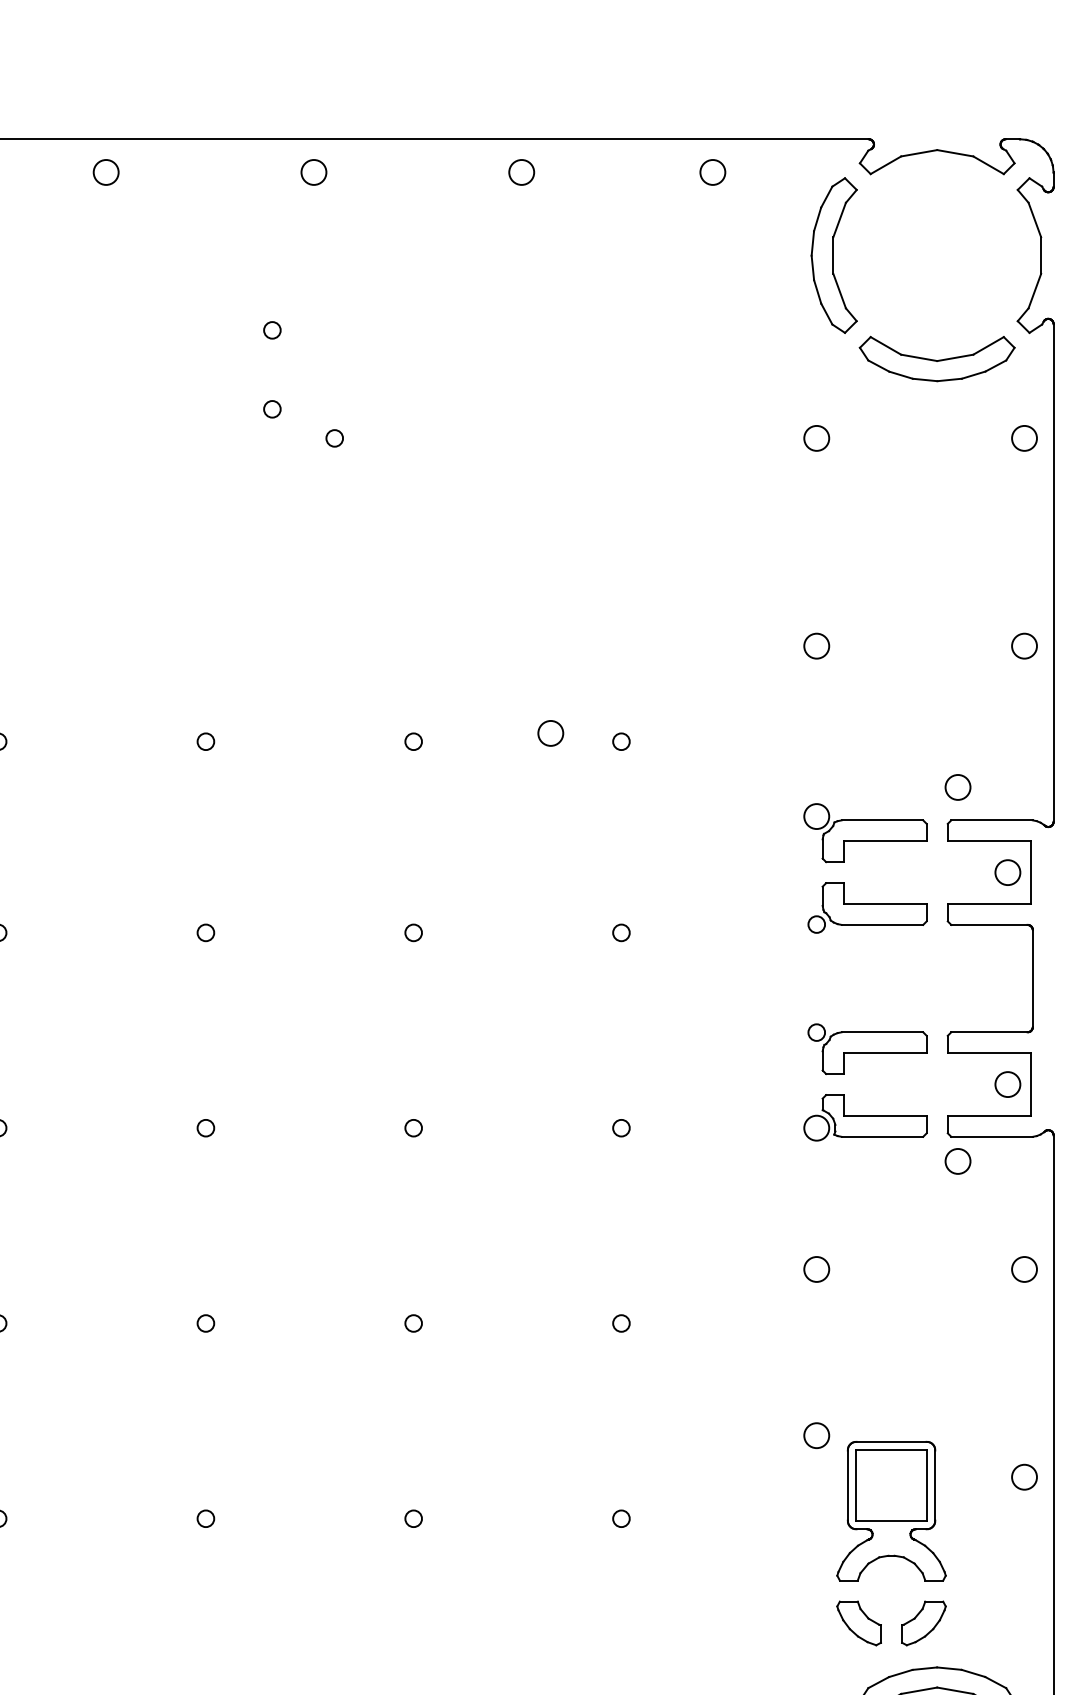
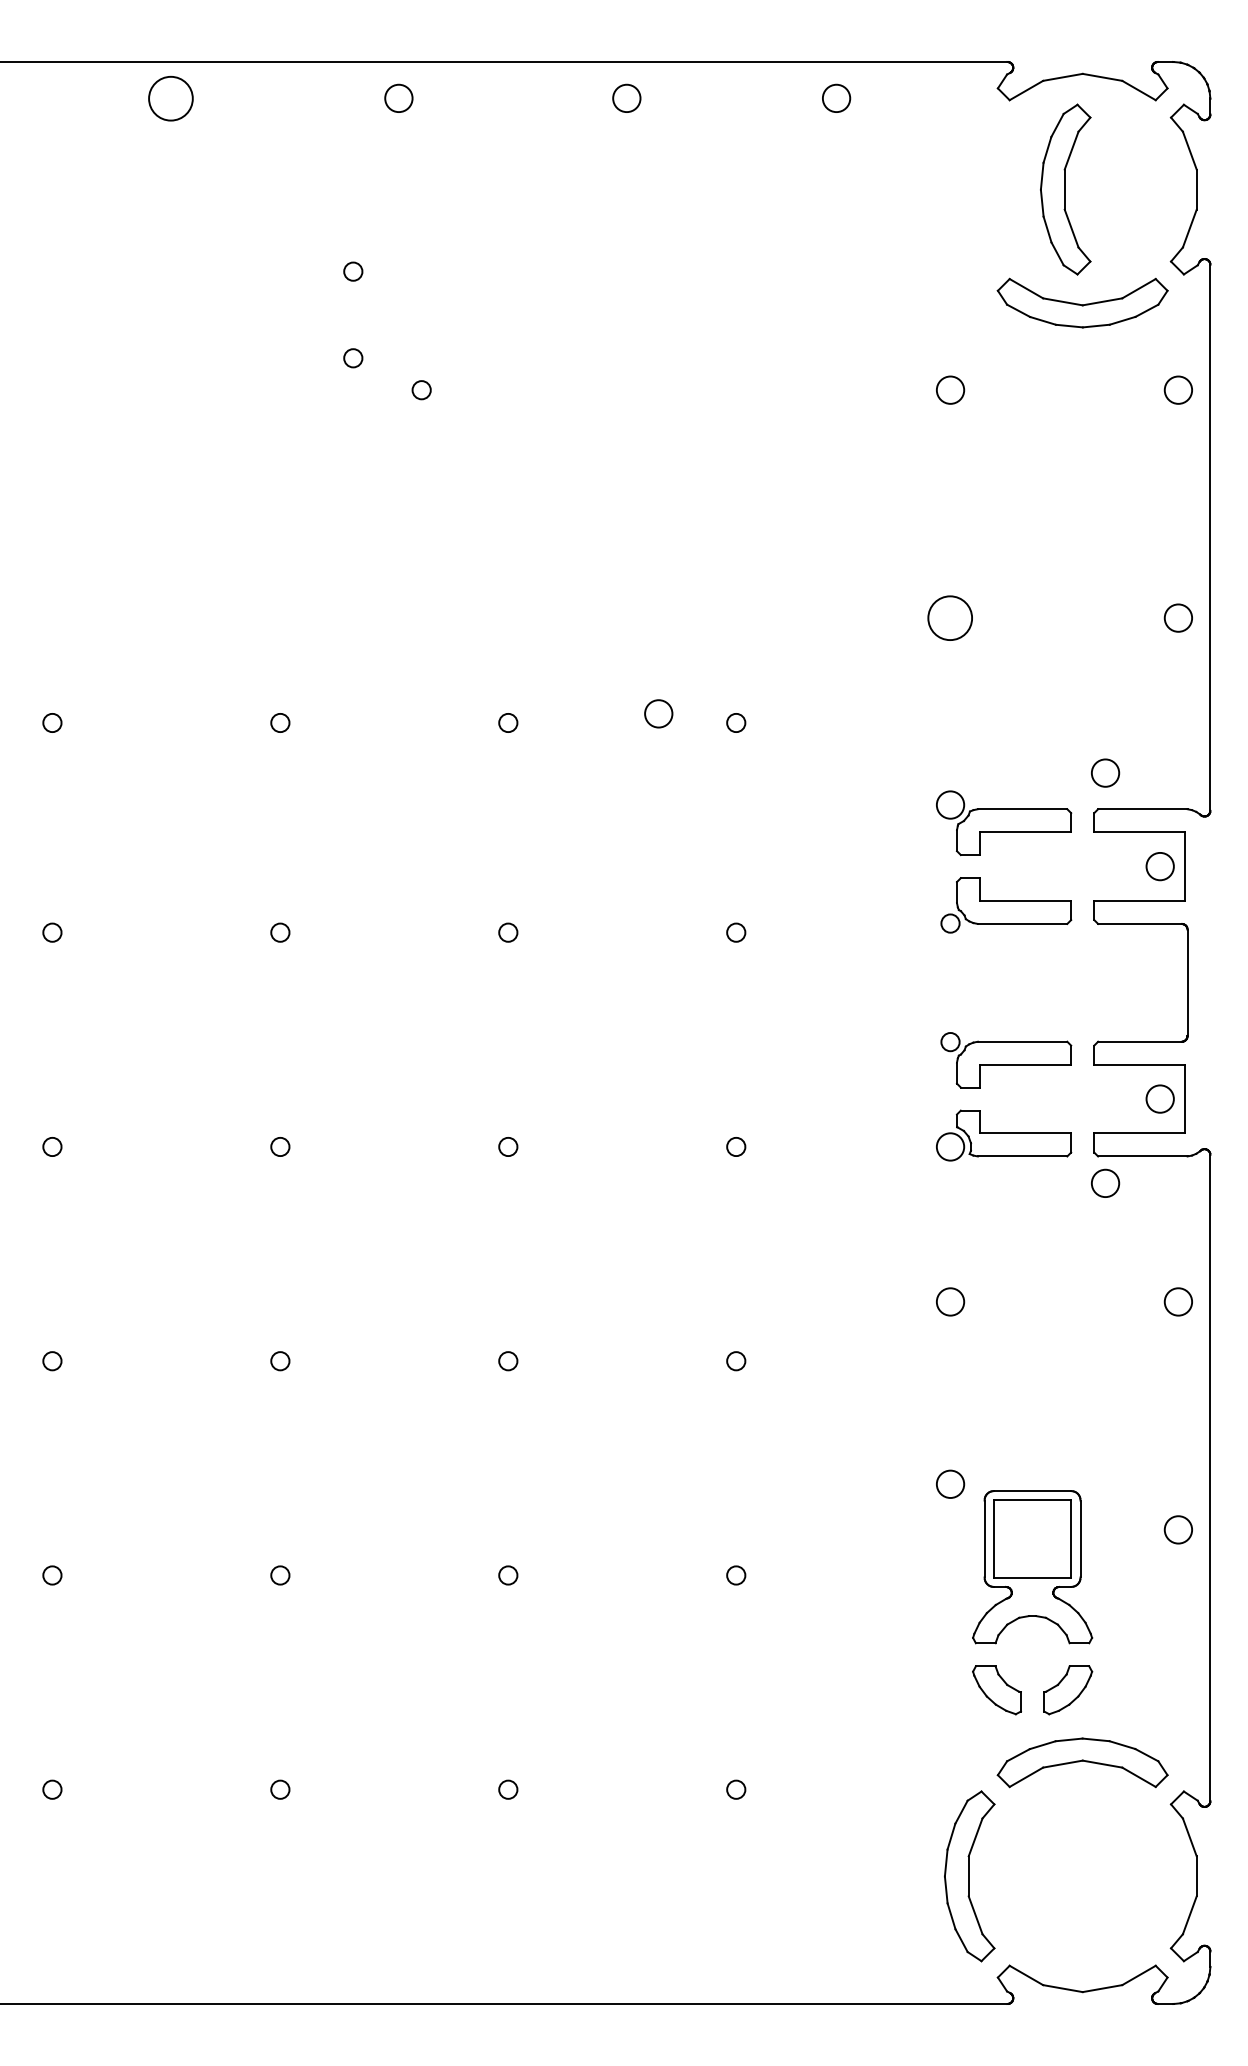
circle: (105, 171) -> (170, 97), size x1.6
part: (834, 255) -> (1065, 189), moved
circle: (816, 645) -> (950, 617), size x1.6

